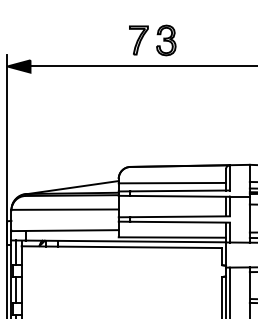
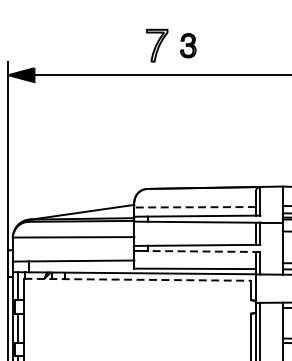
part: (166, 40) -> (188, 45), size x0.7
line: (172, 183) -> (195, 207), solid -> dashed
line: (180, 222) -> (204, 251), solid -> dashed
line: (122, 247) -> (138, 280), solid -> dashed

